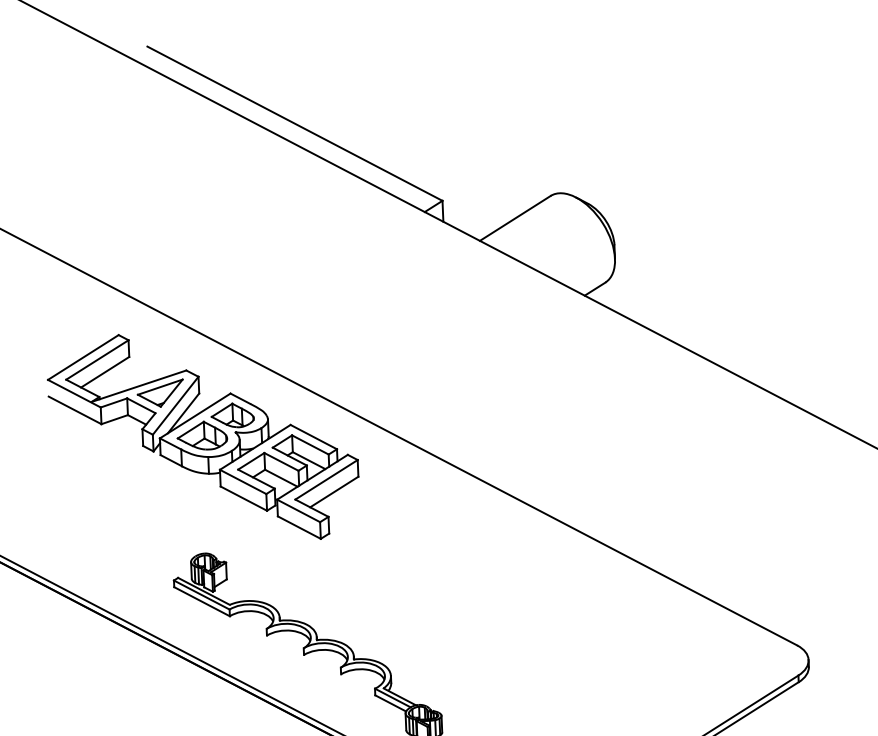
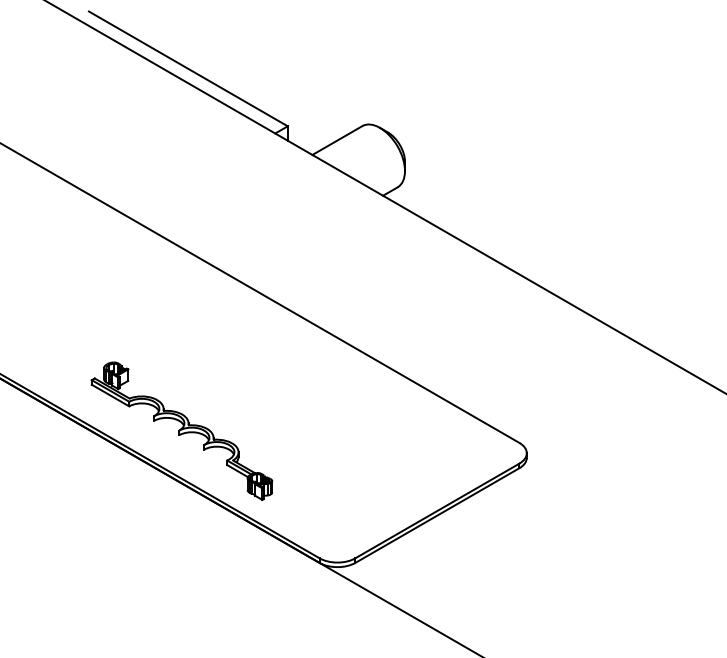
part: (202, 437) -> (115, 282), removed

